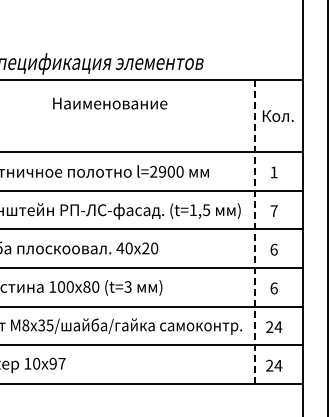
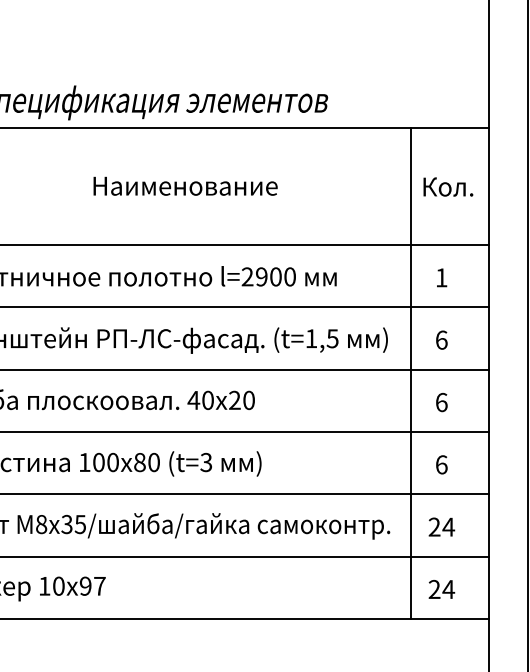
text: (110, 103) -> (186, 186), moved
text: (273, 210) -> (440, 339), 7 -> 6
line: (255, 232) -> (411, 374), dashed -> solid

